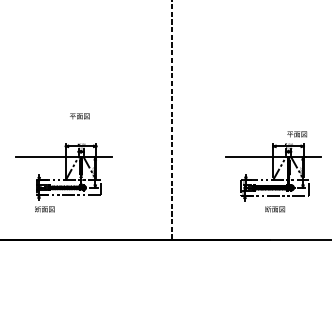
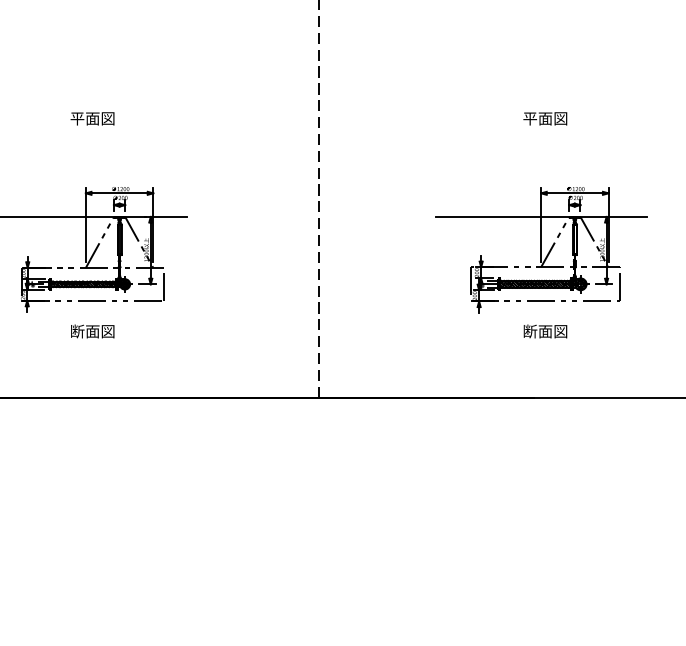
text: (79, 116) -> (91, 118), moved
text: (297, 134) -> (546, 118), moved
text: (44, 209) -> (91, 331), moved

